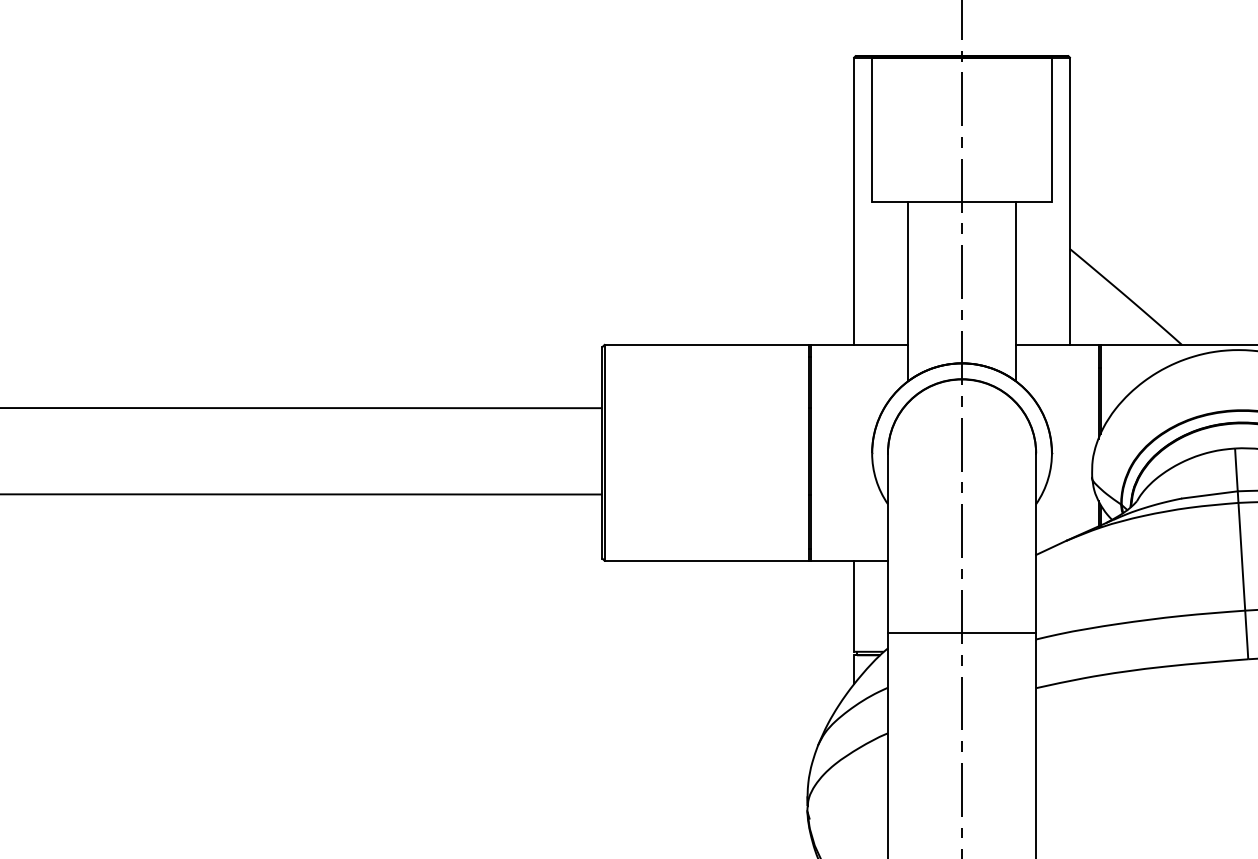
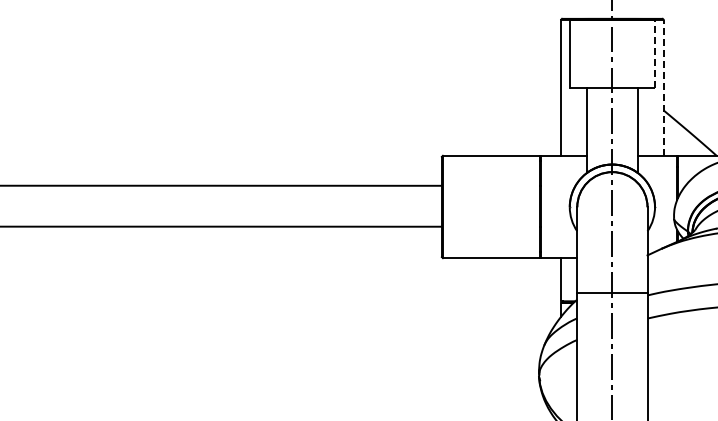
line: (1052, 129) -> (655, 53), solid -> dashed
line: (1069, 200) -> (663, 87), solid -> dashed

